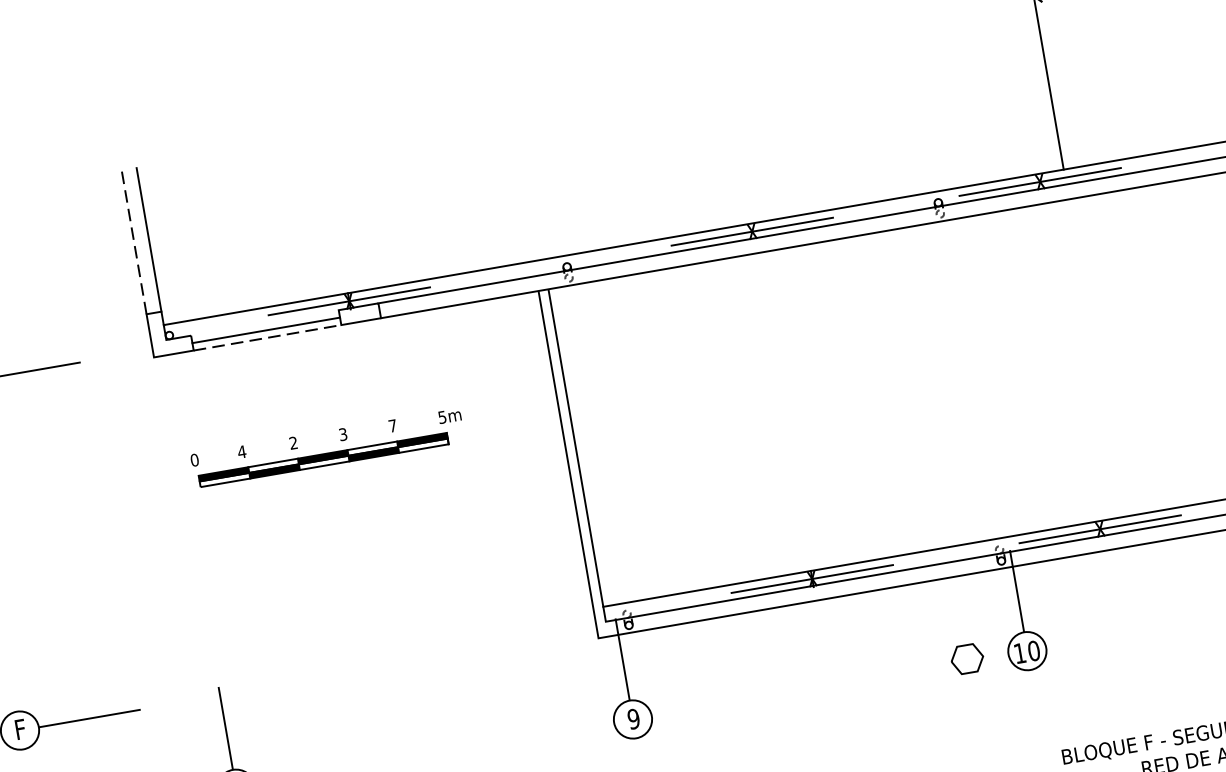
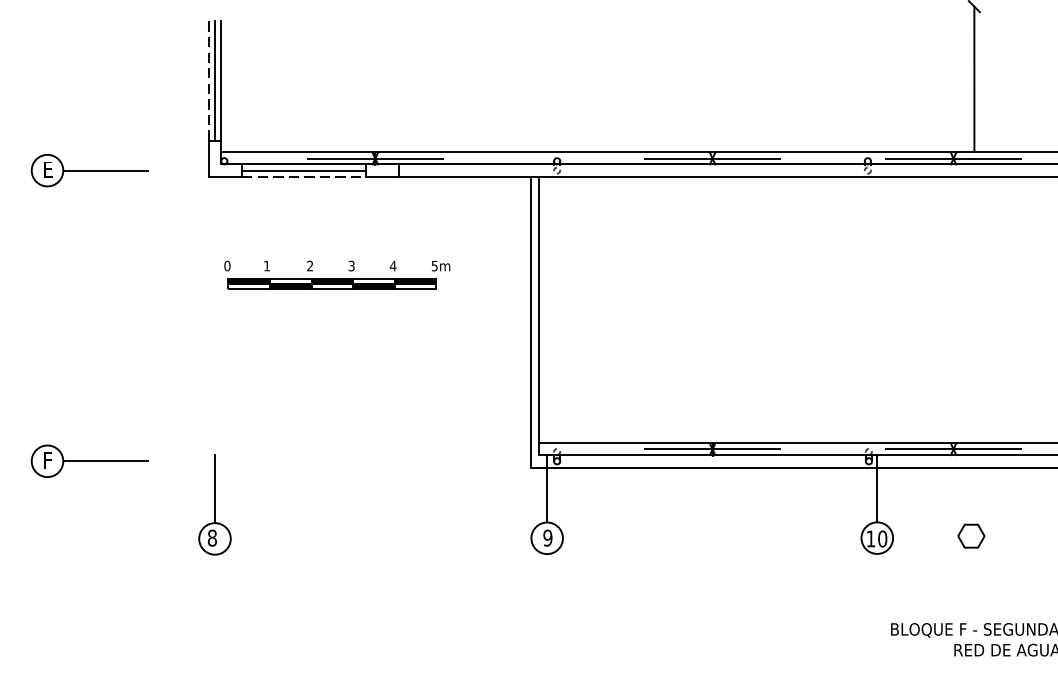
line: (142, 240) -> (215, 80), added
line: (264, 323) -> (303, 164), added
text: (392, 426) -> (392, 266), 7 -> 4
text: (241, 452) -> (266, 266), 4 -> 1
part: (967, 658) -> (971, 535), moved

